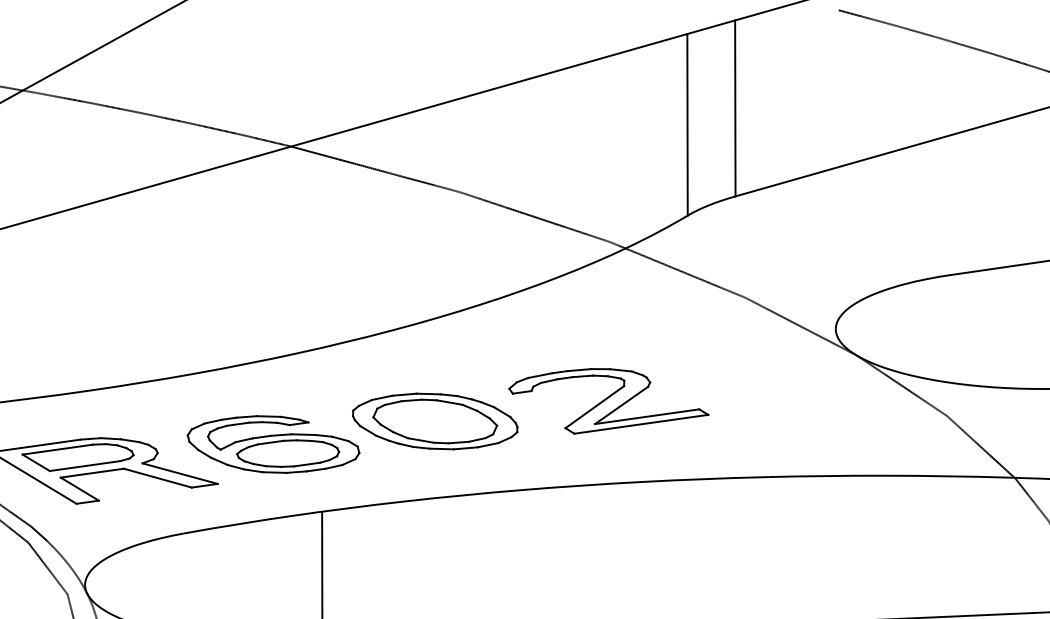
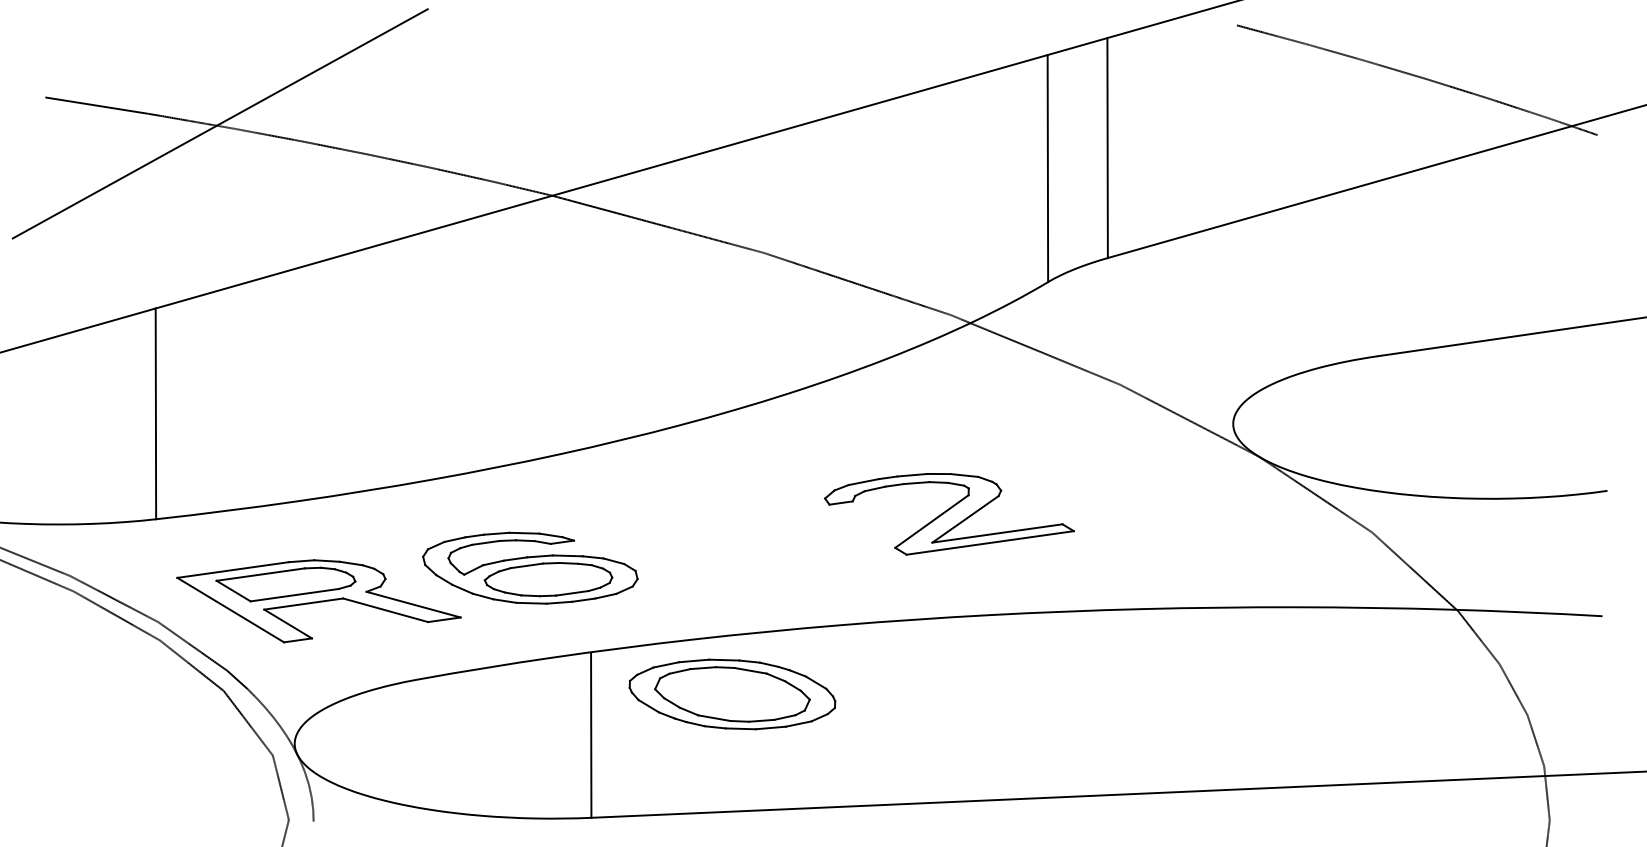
part: (435, 421) -> (732, 694), moved

